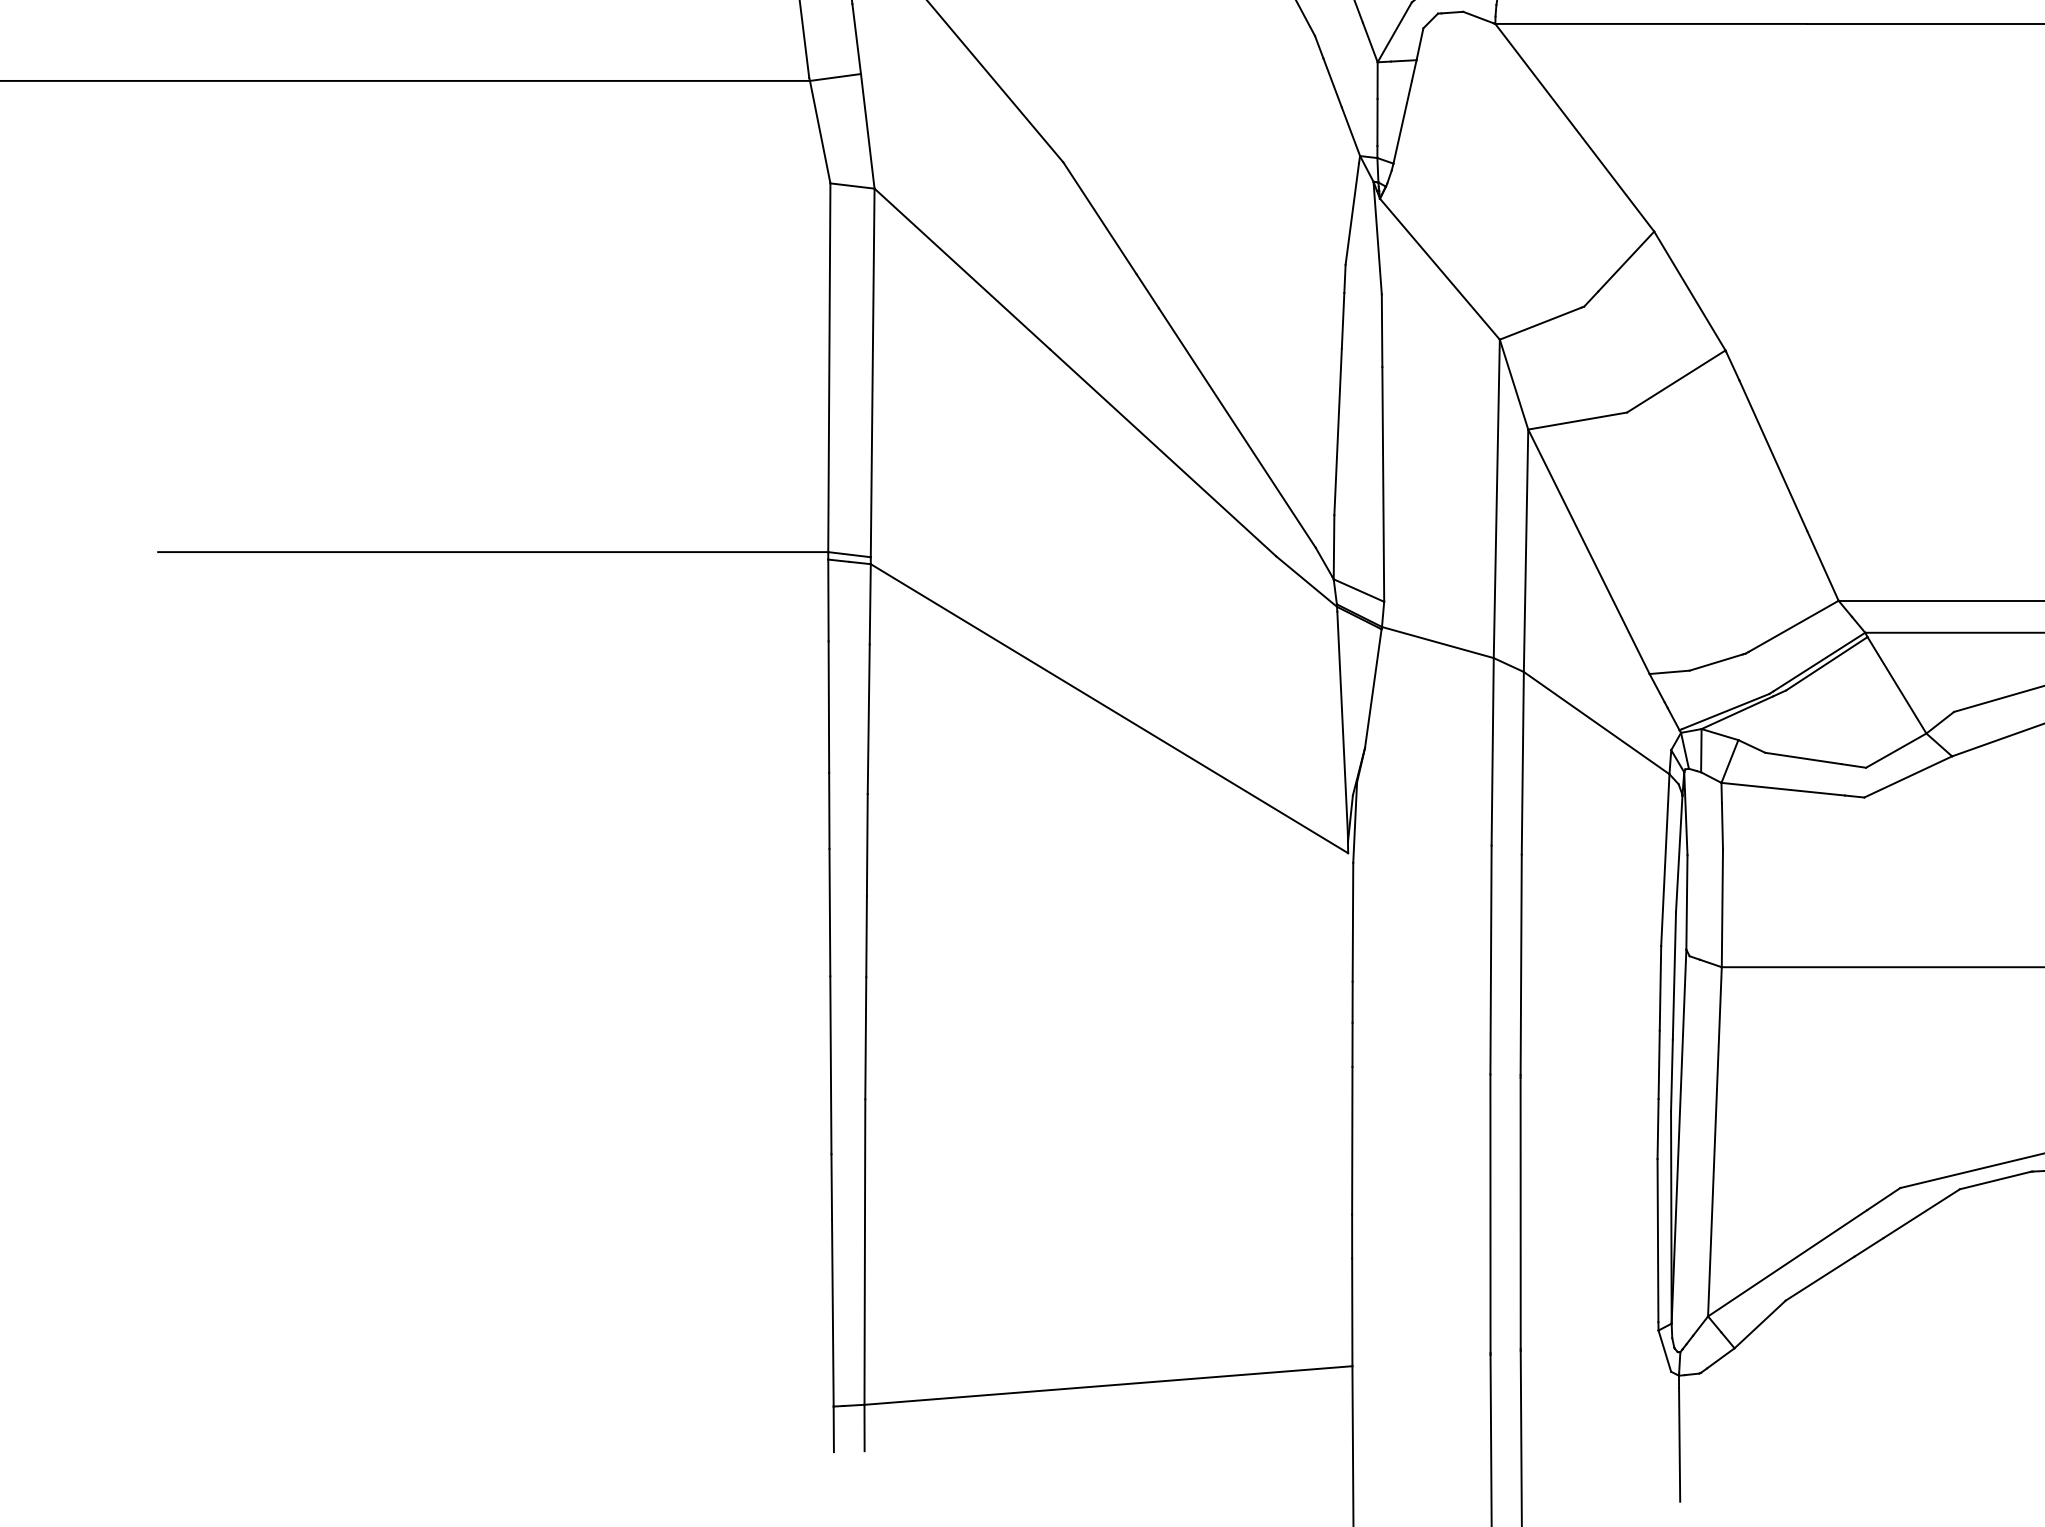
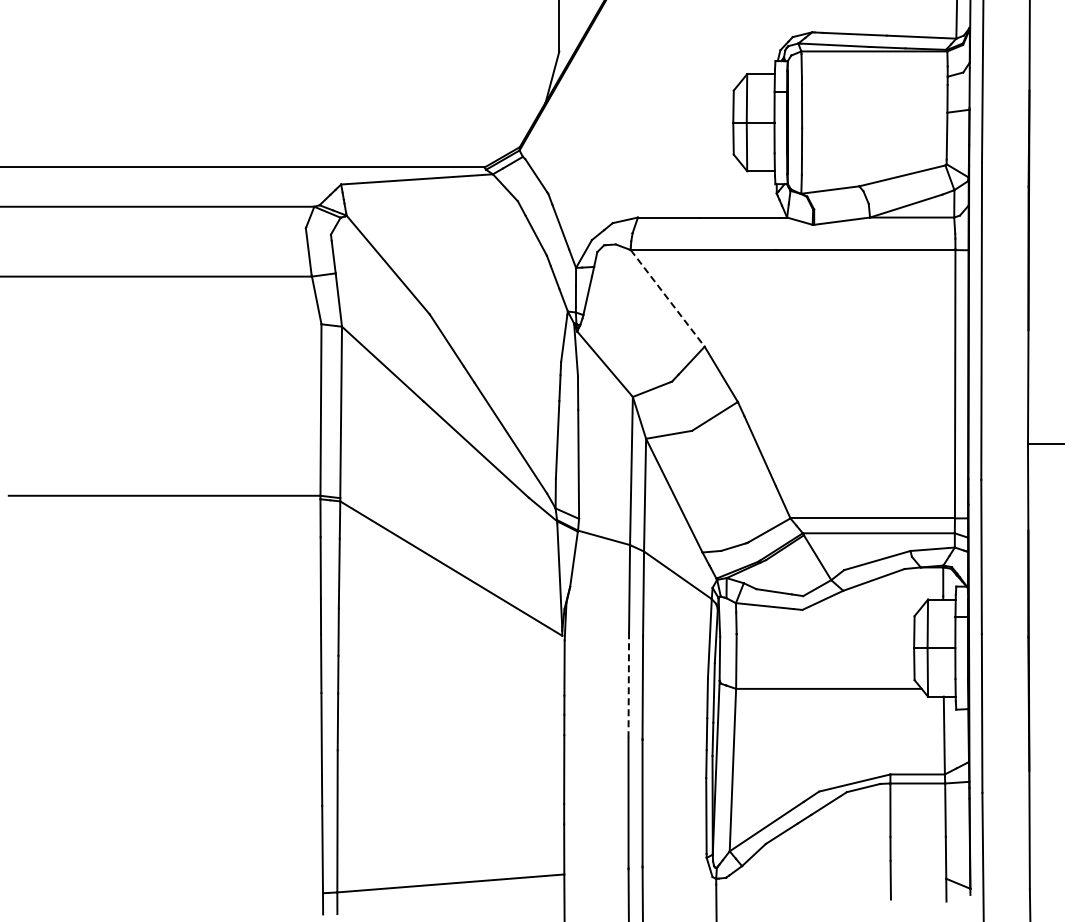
line: (1574, 127) -> (667, 298), solid -> dashed
line: (1490, 962) -> (628, 686), solid -> dashed

